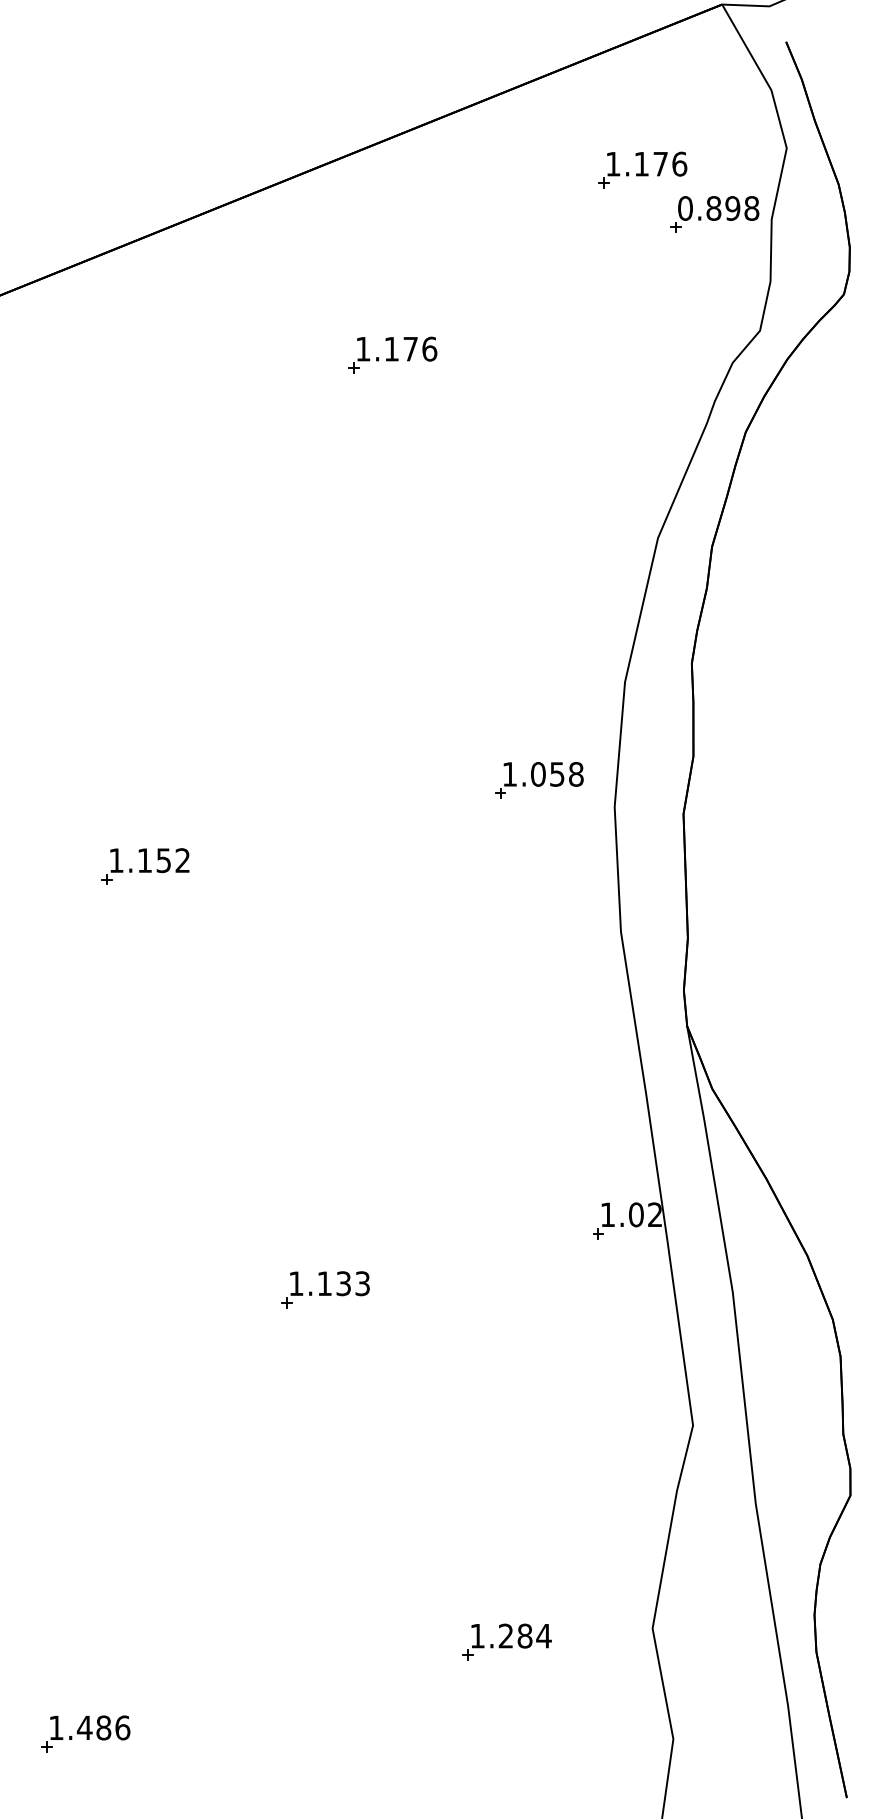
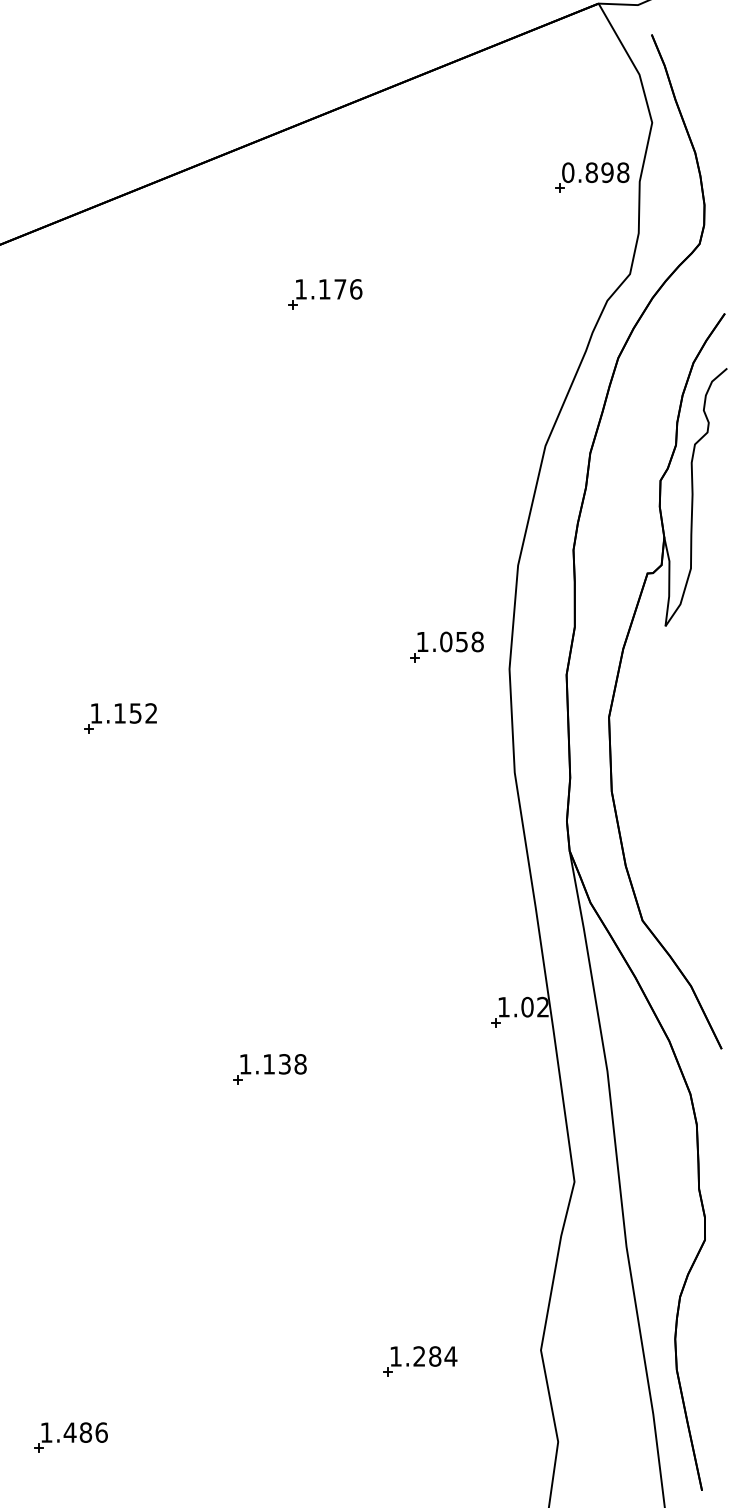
part: (642, 169) -> (532, 140), removed
part: (747, 810) -> (619, 671), added
text: (362, 1283) -> (300, 1064), 1.133 -> 1.138

